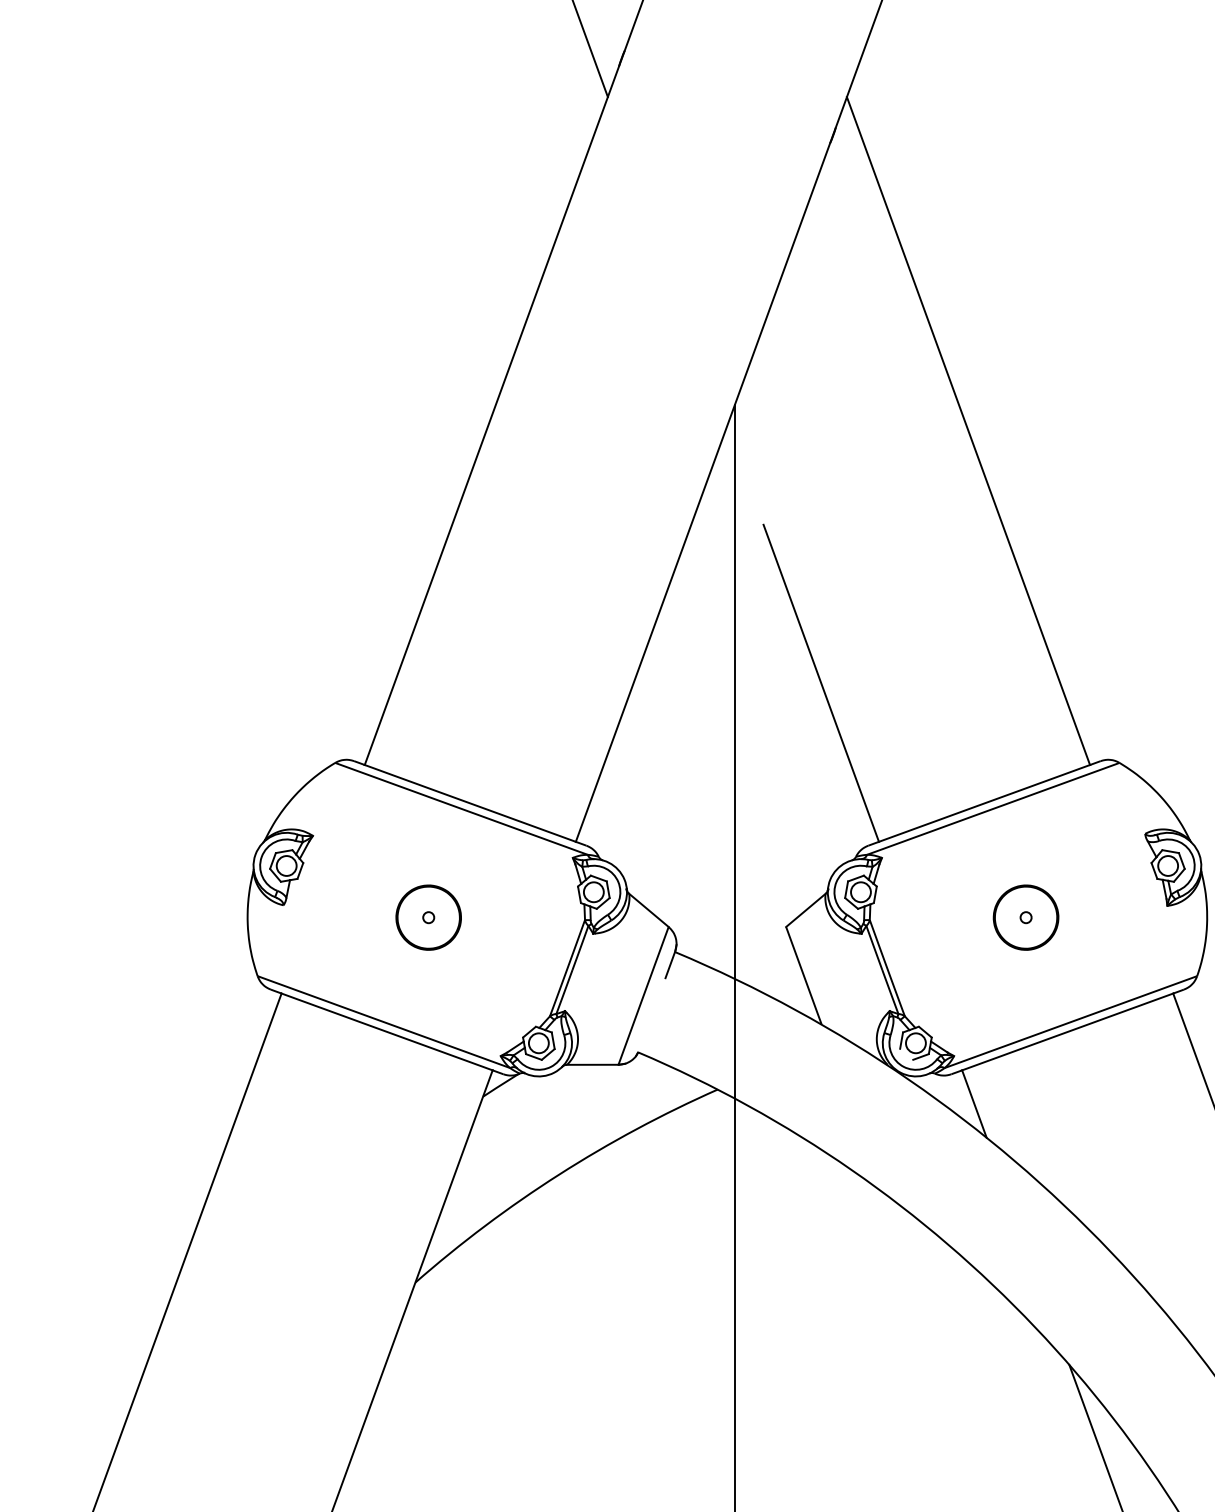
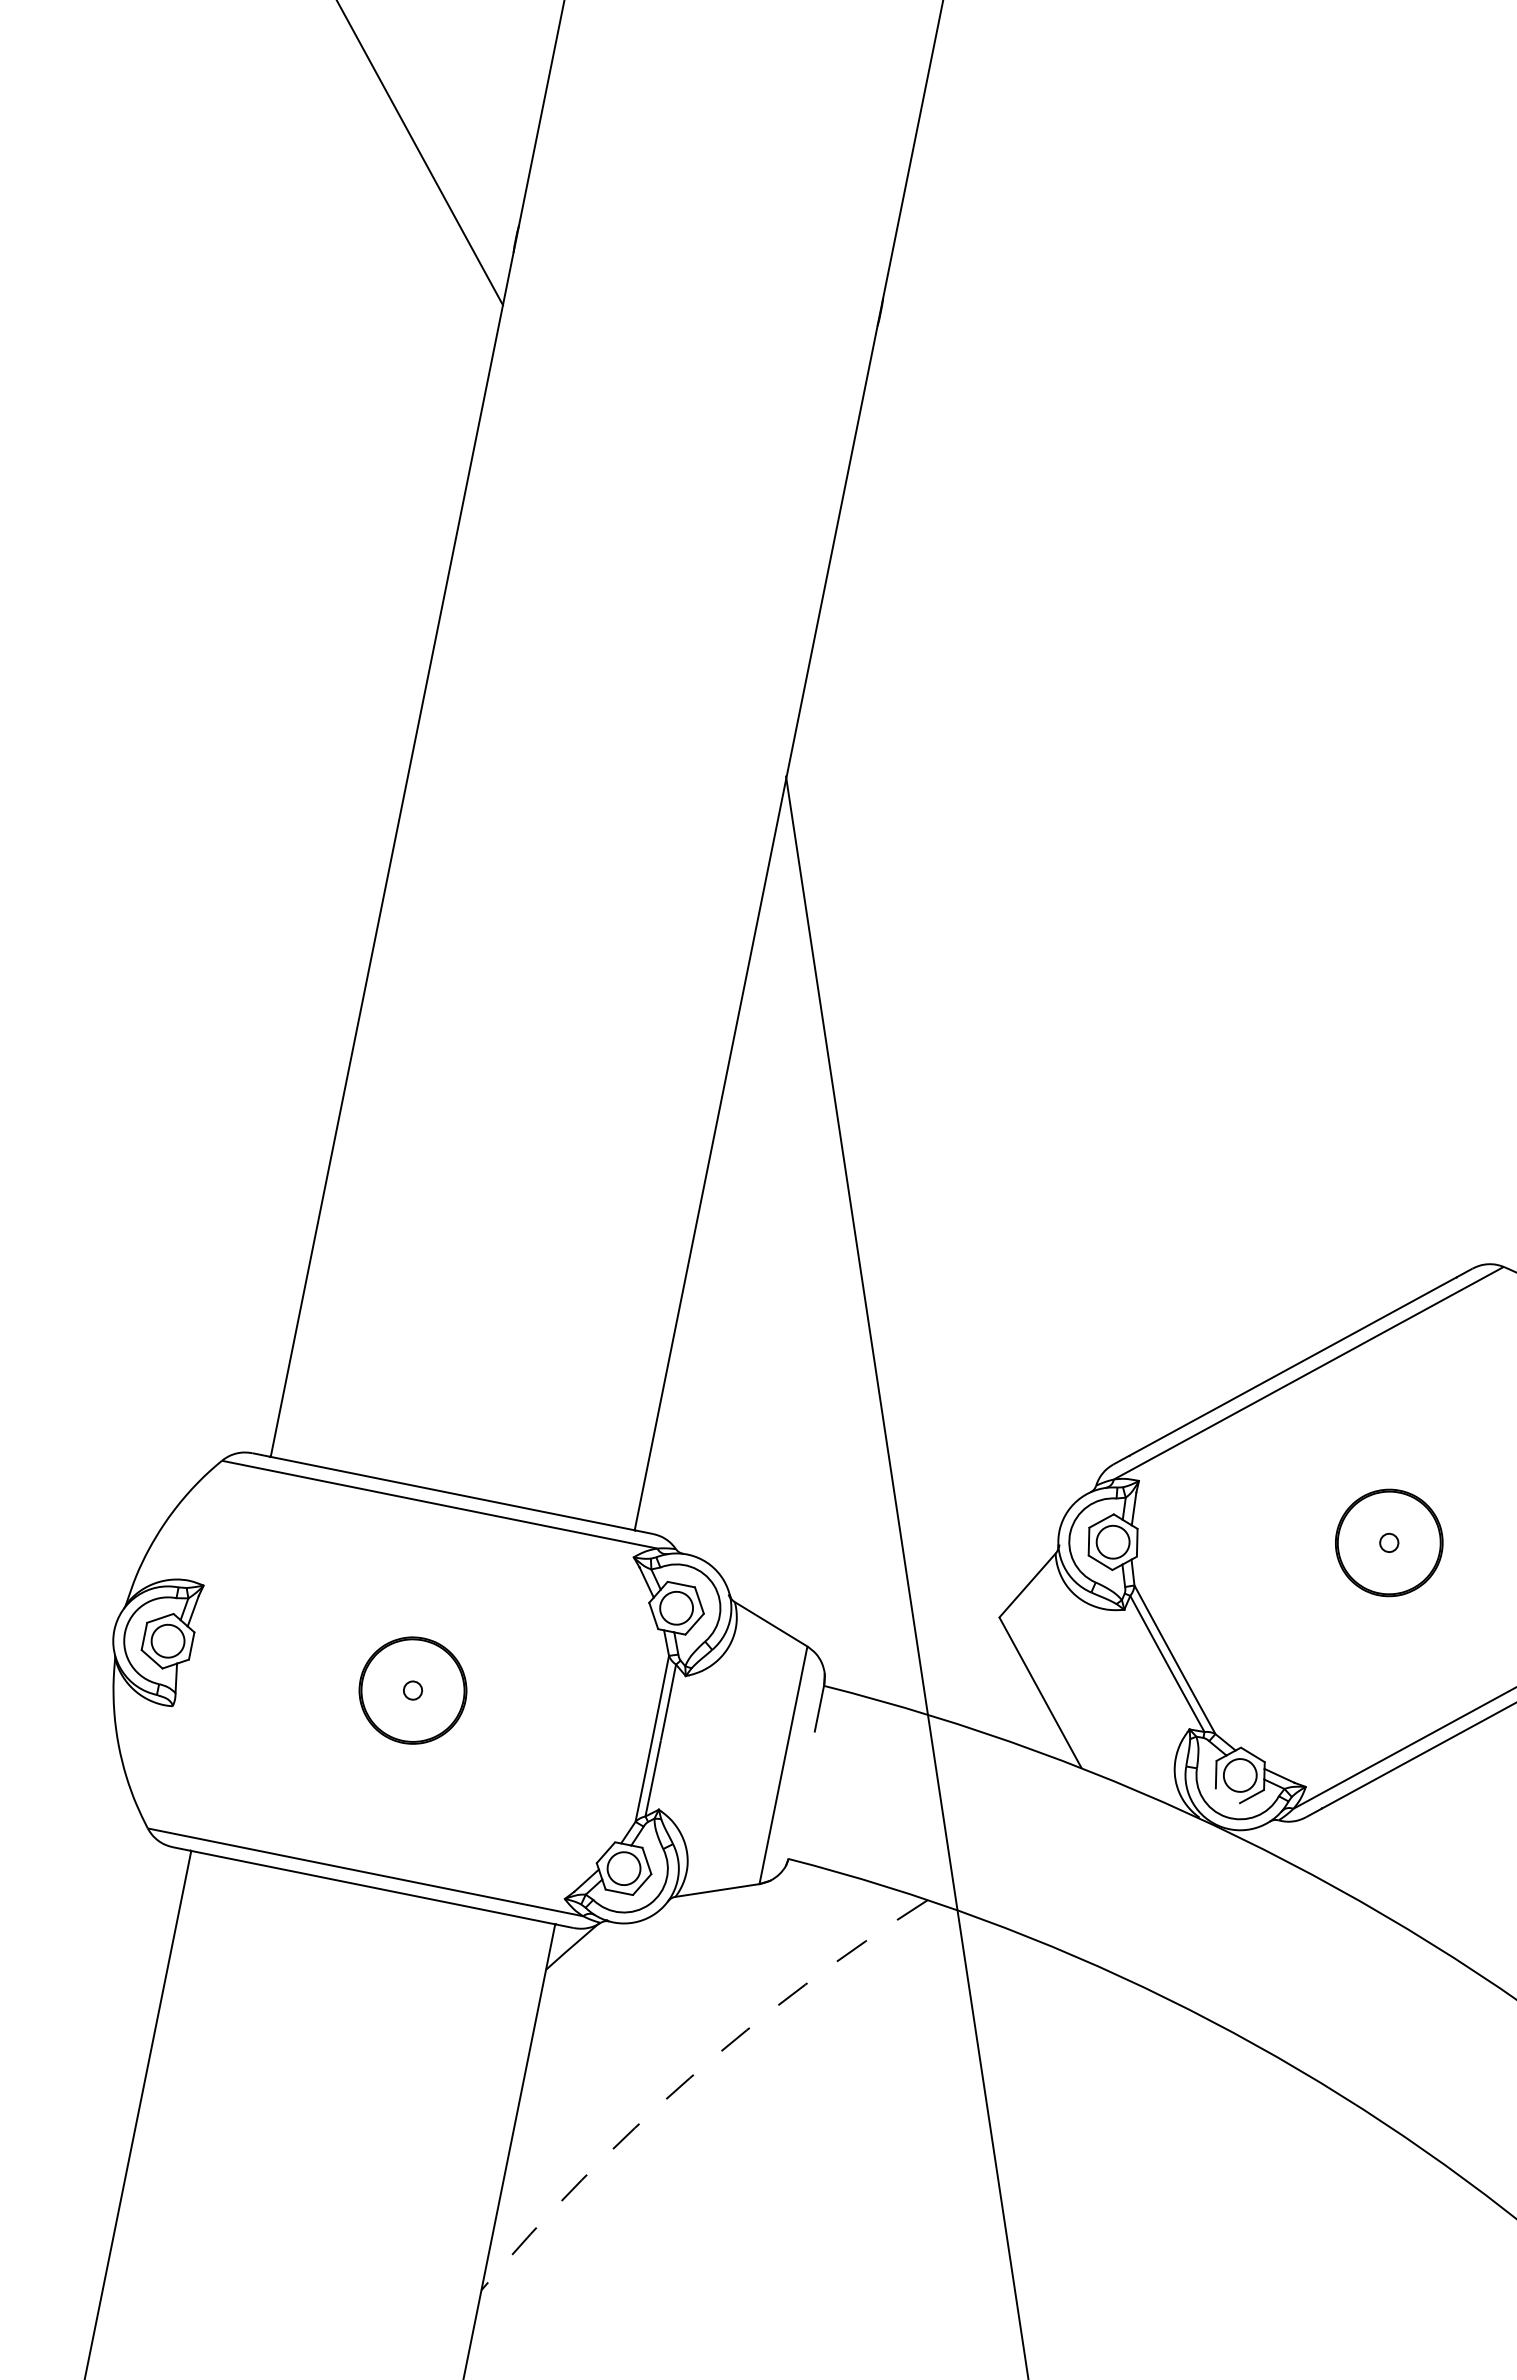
line: (968, 431) -> (1174, 762), removed
line: (820, 682) -> (995, 1209), removed
line: (974, 1103) -> (1350, 1859), removed
arc: (559, 1174) -> (690, 2078), solid -> dashed

